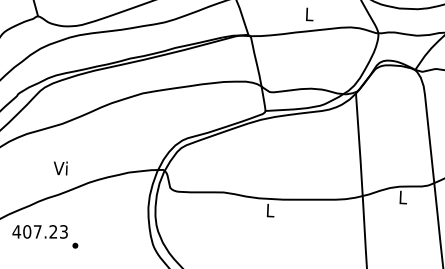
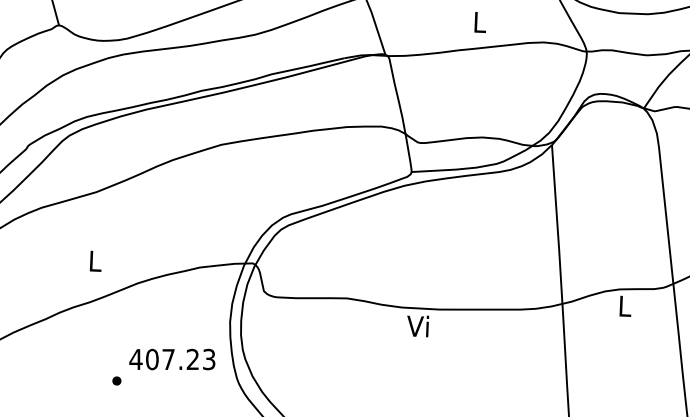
text: (60, 168) -> (93, 261), Vi -> L
text: (269, 210) -> (417, 326), L -> Vi
text: (39, 231) -> (171, 358), moved

